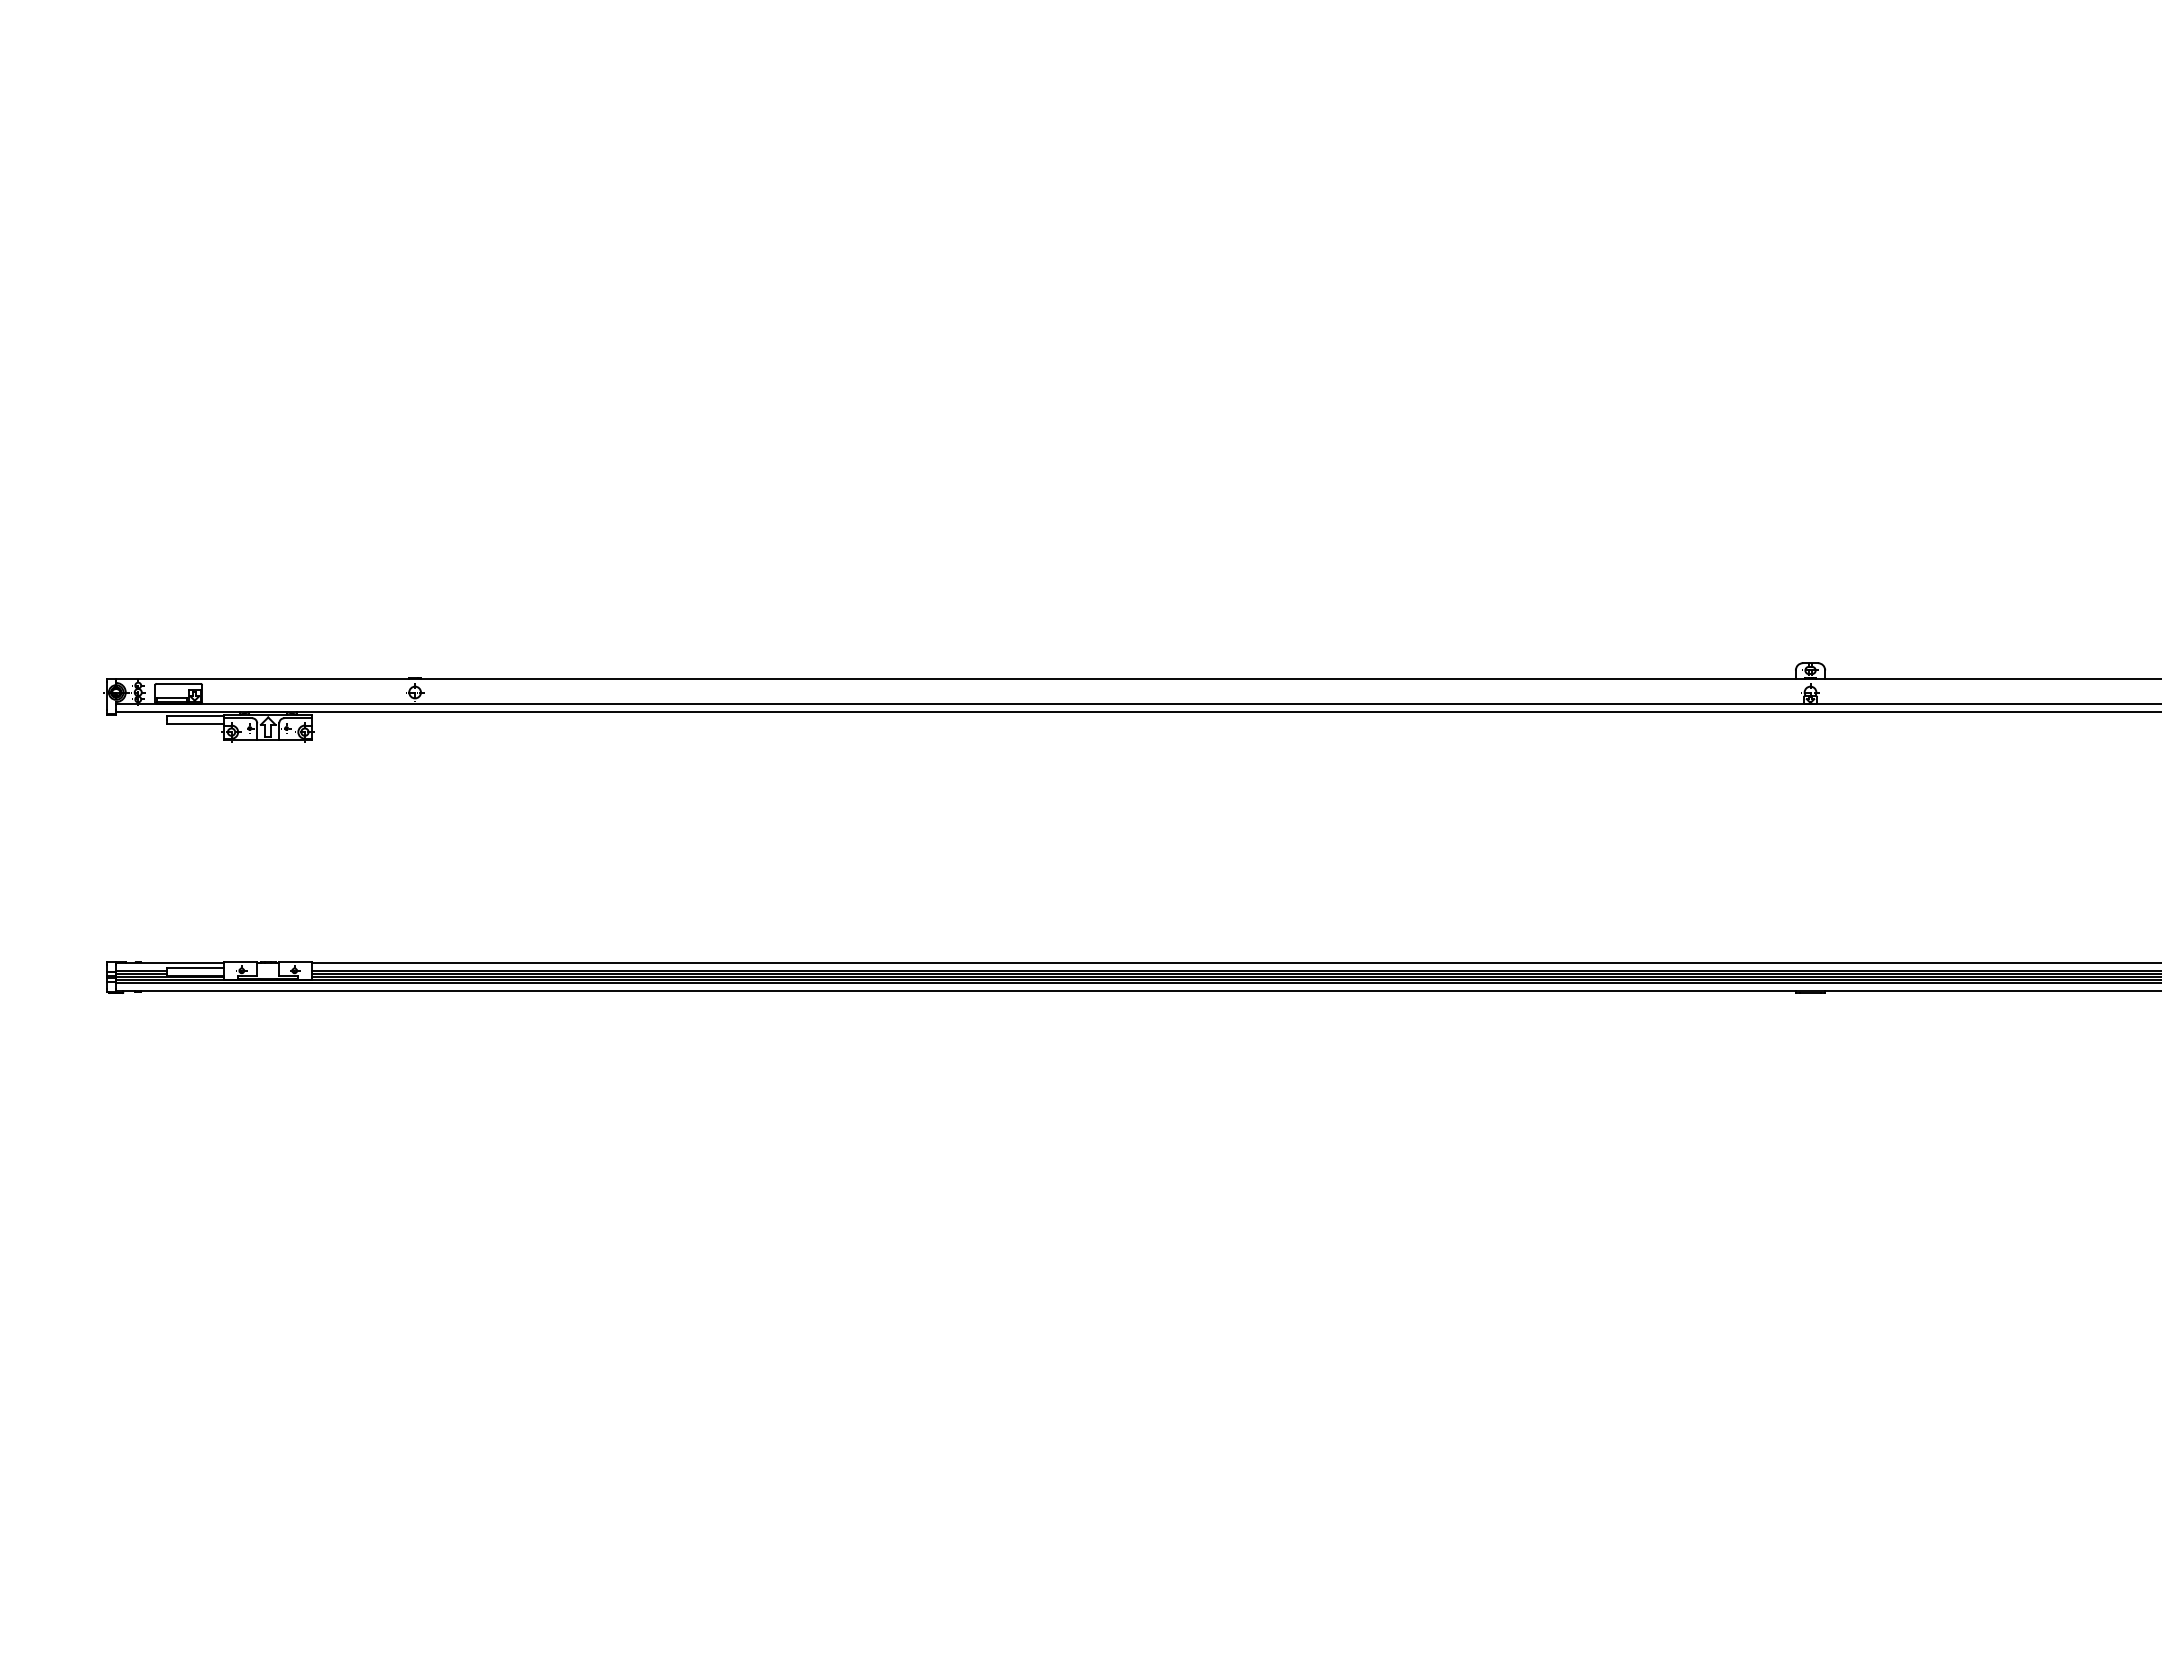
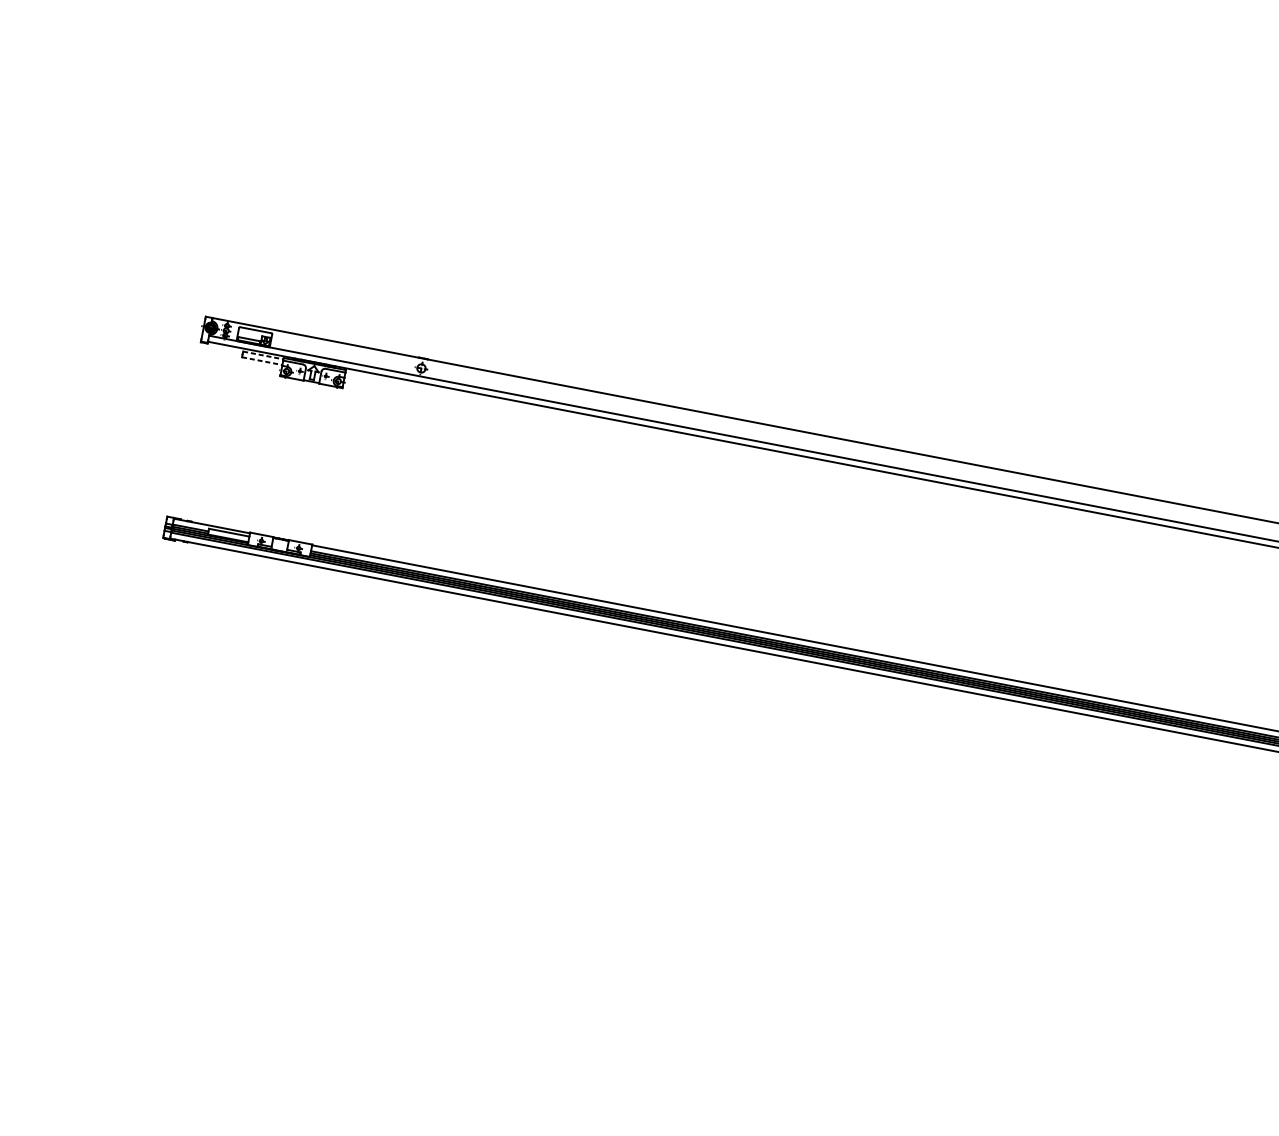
line: (195, 716) -> (263, 355), solid -> dashed
line: (195, 724) -> (262, 361), solid -> dashed

